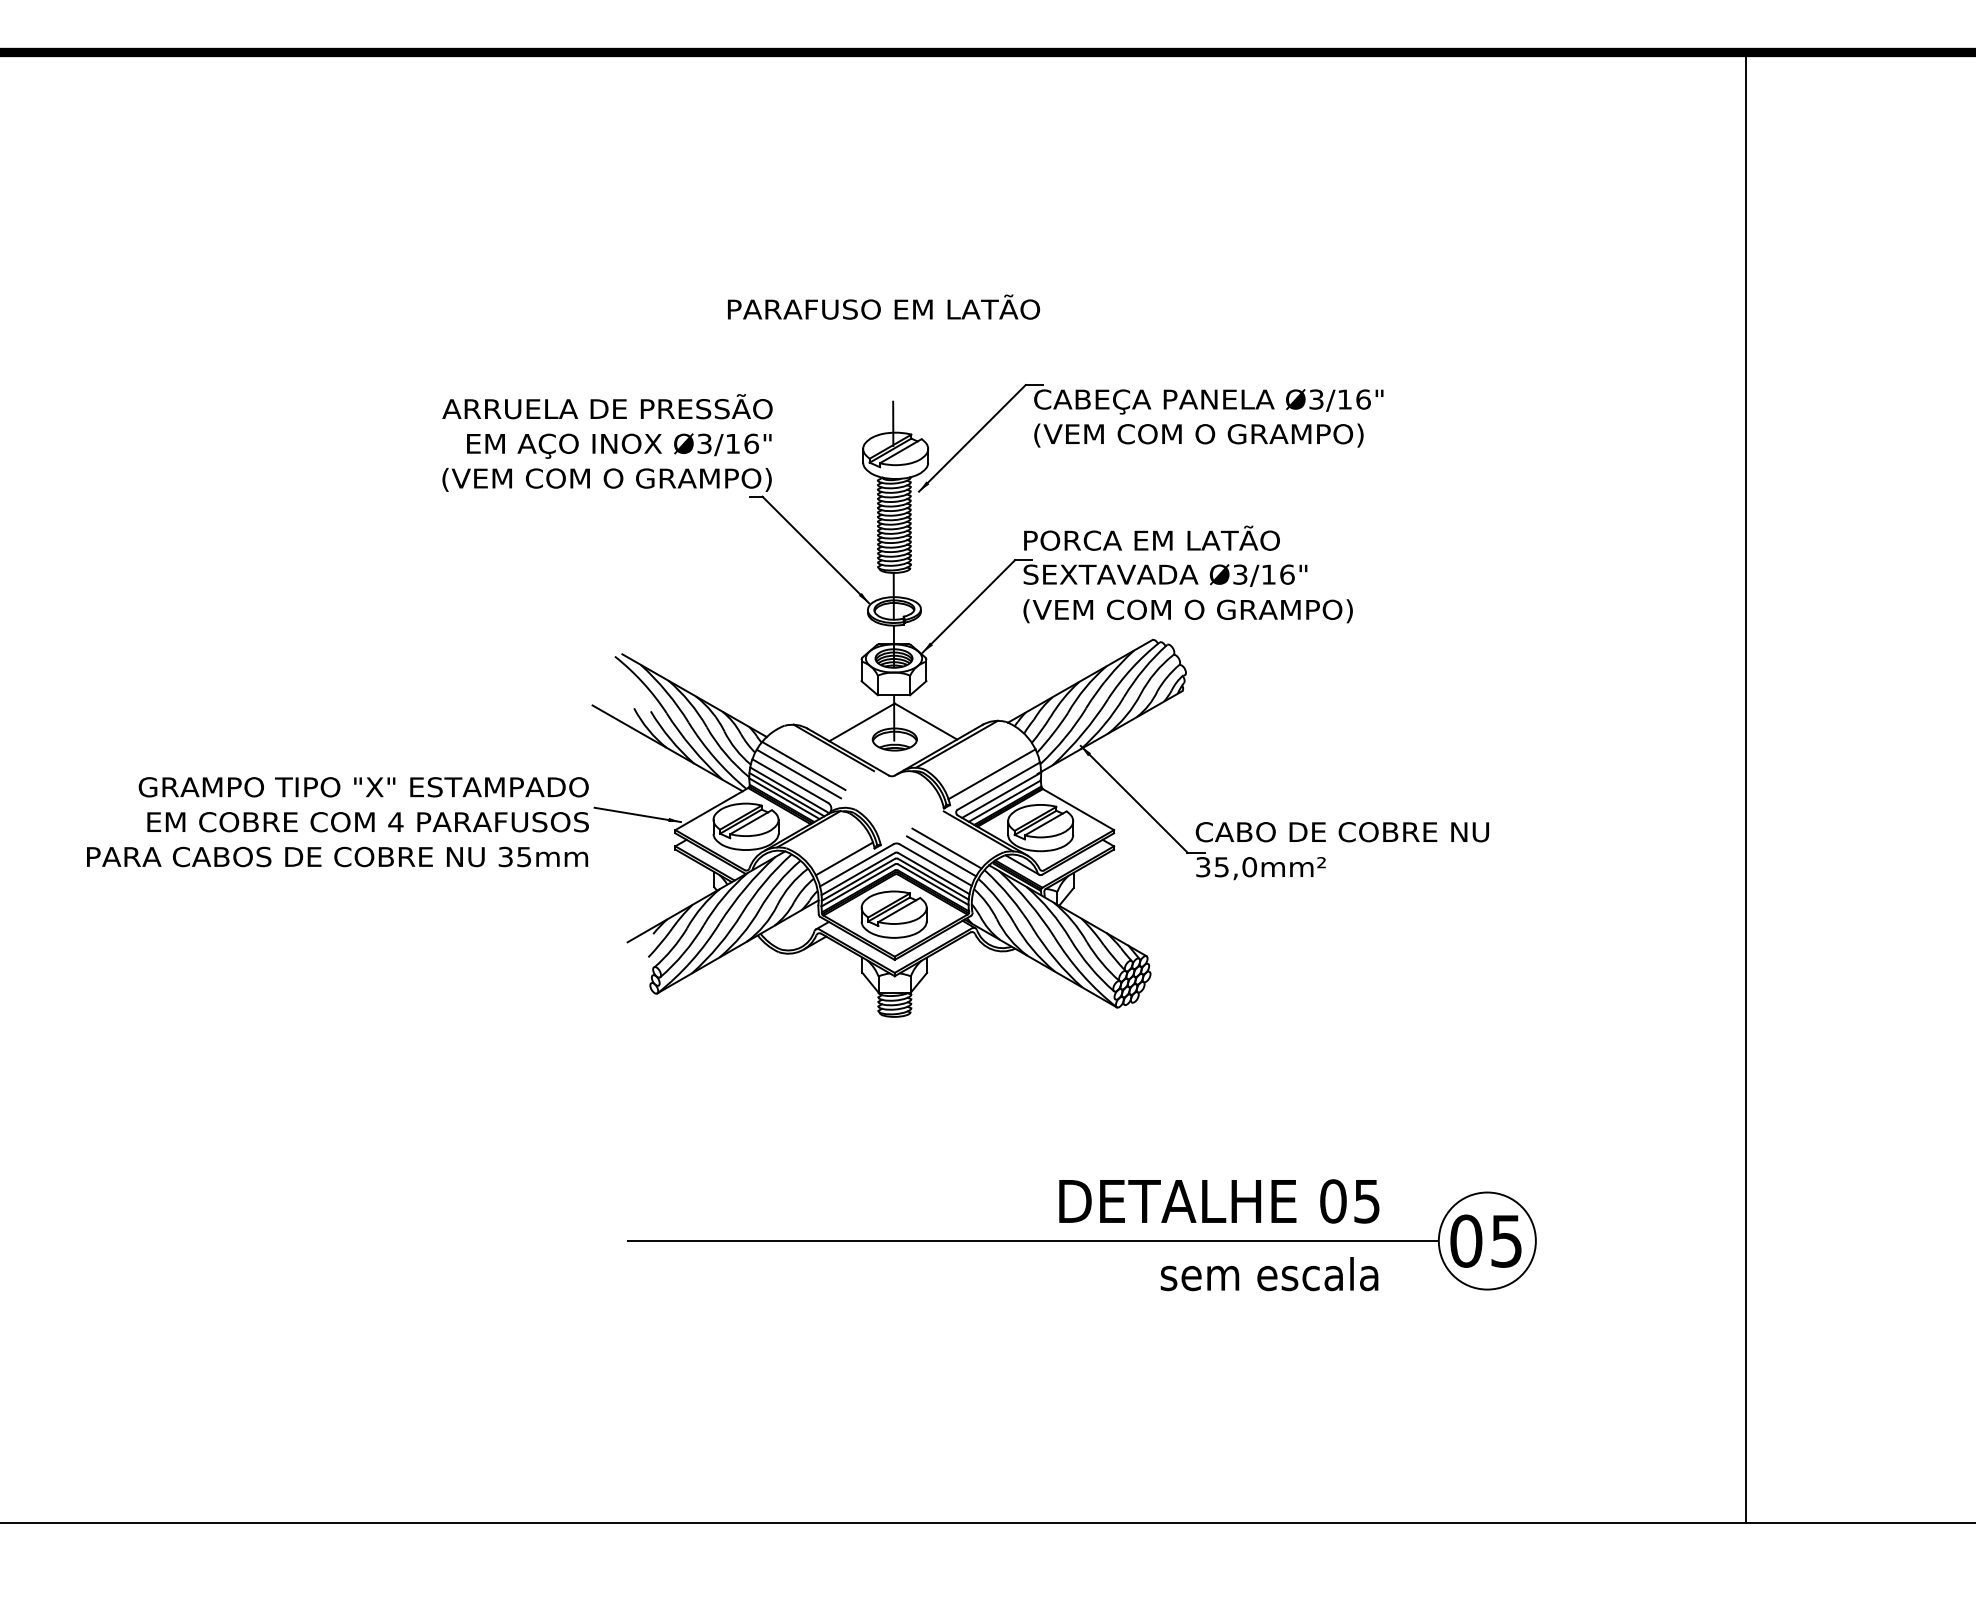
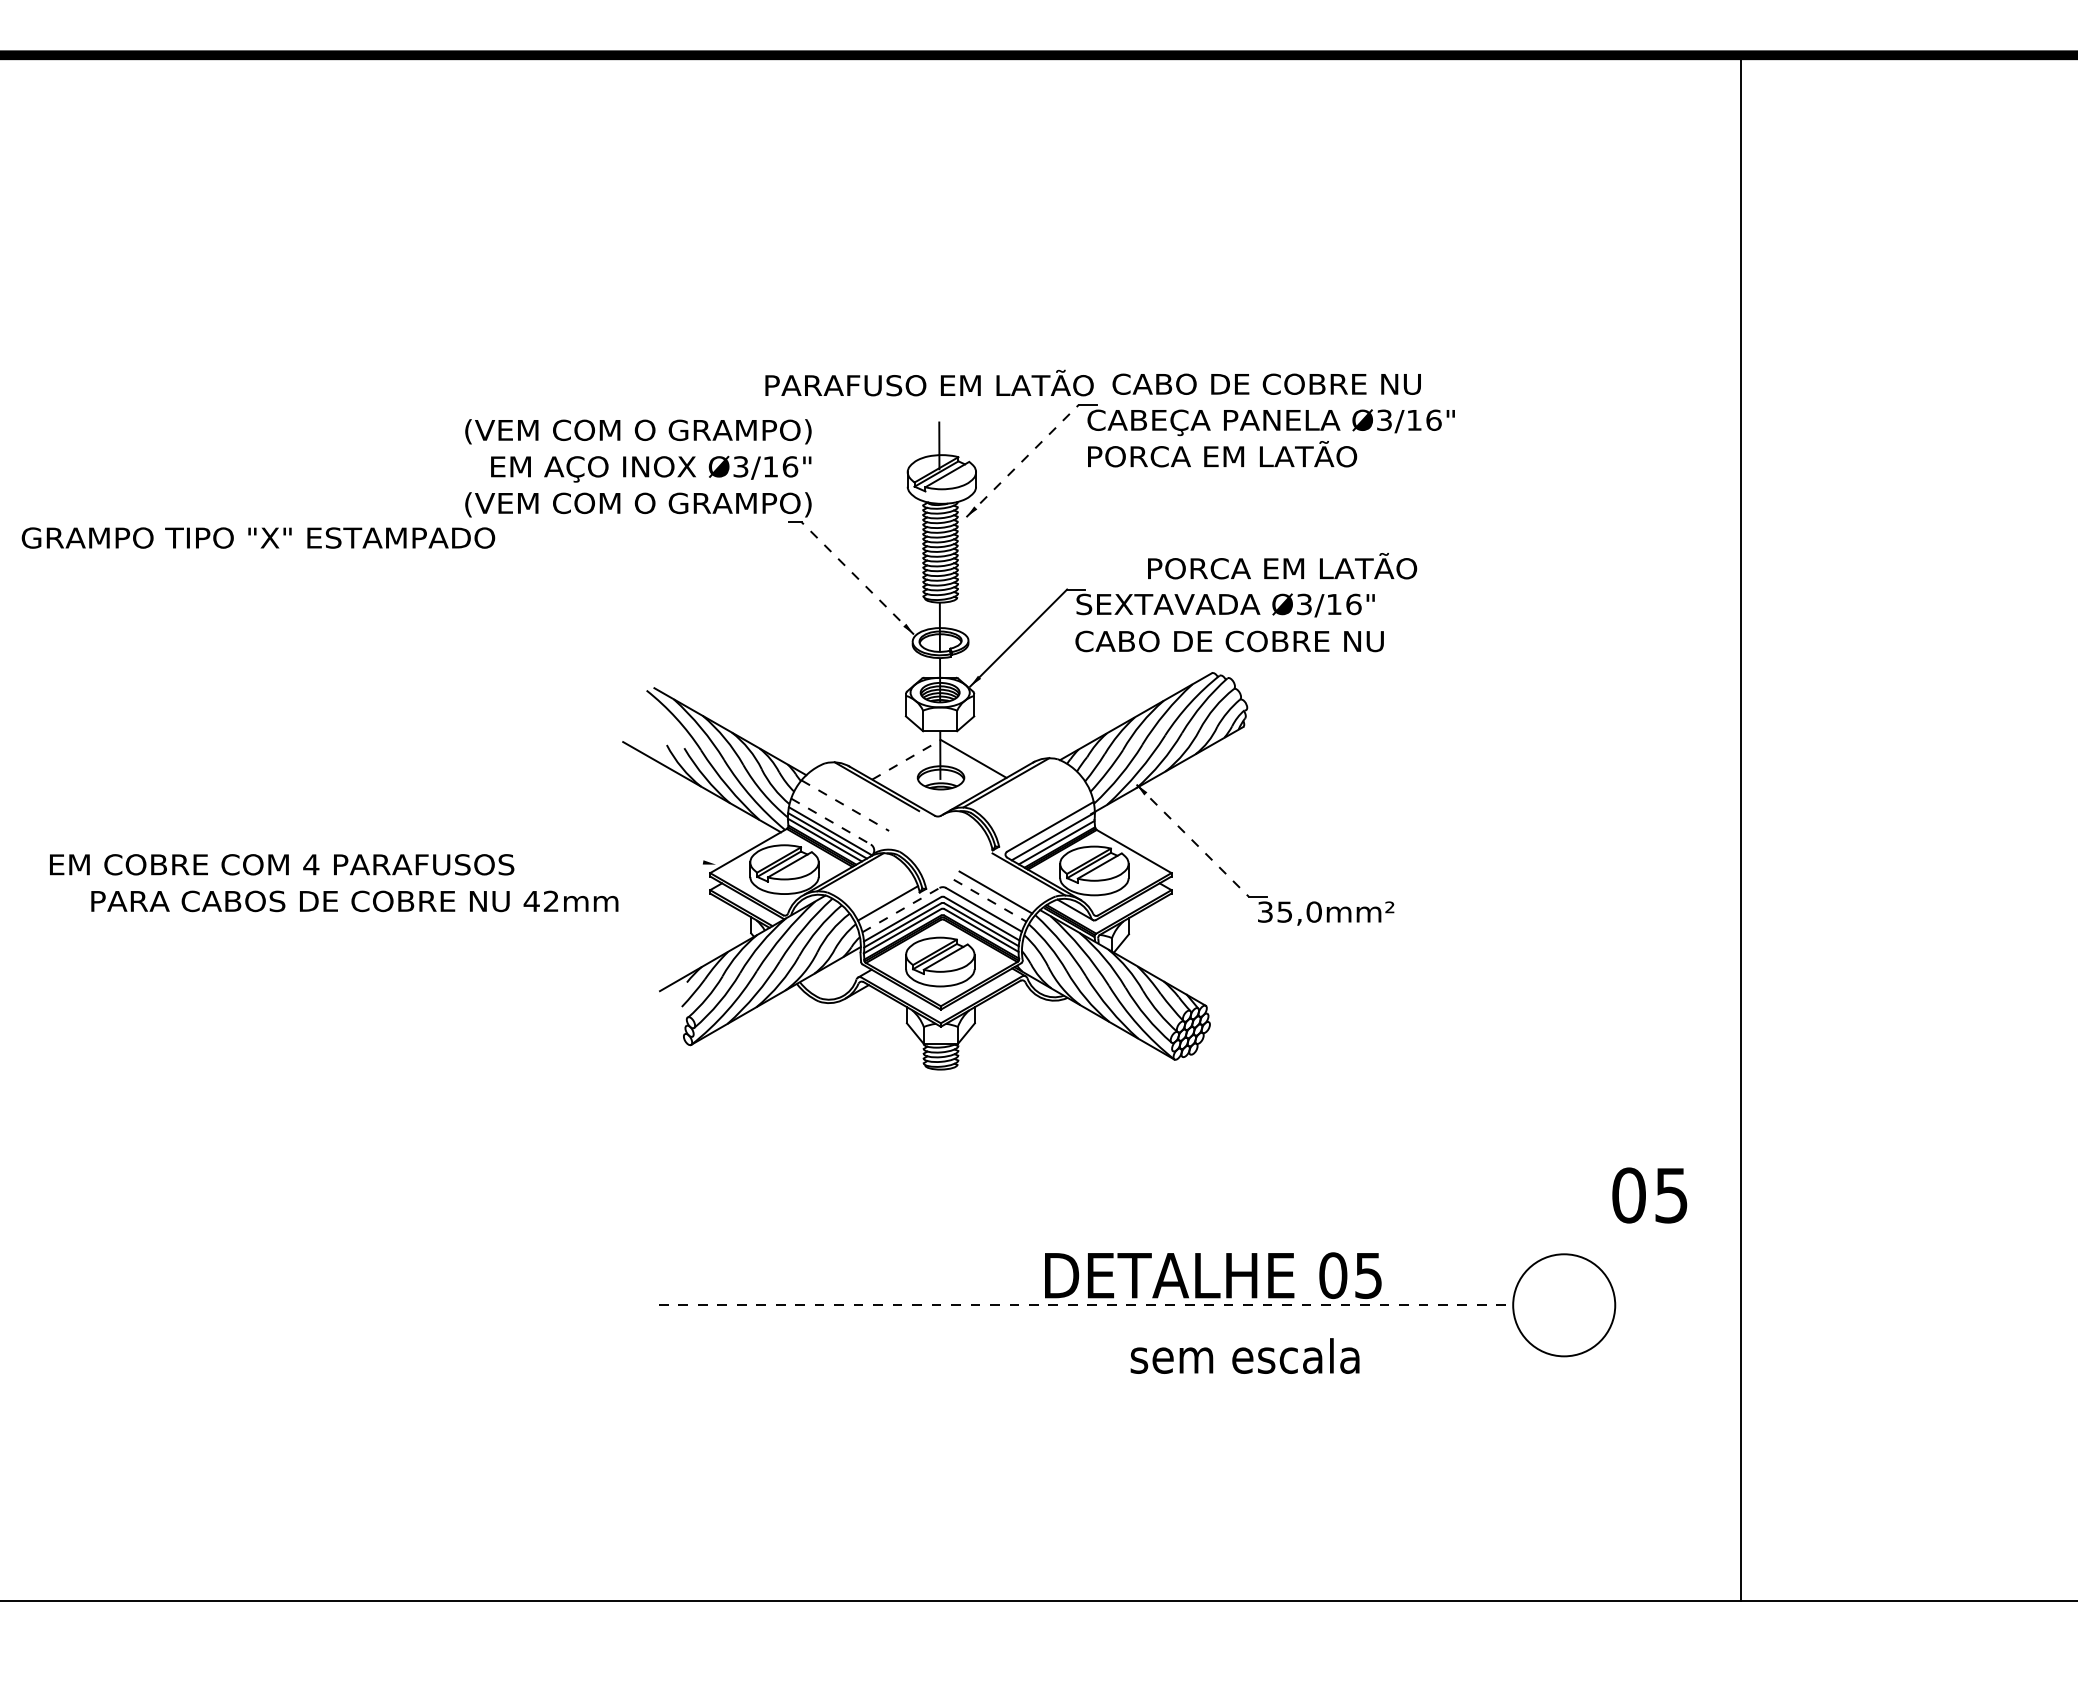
text: (883, 306) -> (929, 382), moved
text: (607, 408) -> (638, 429), ARRUELA DE PRESSÃO -> (VEM COM O GRAMPO)
text: (1198, 433) -> (1260, 455), (VEM COM O GRAMPO) -> PORCA EM LATÃO
line: (972, 437) -> (1022, 460), solid -> dashed
text: (1152, 538) -> (1282, 566), moved
line: (815, 549) -> (857, 578), solid -> dashed
text: (1187, 610) -> (1248, 642), (VEM COM O GRAMPO) -> CABO DE COBRE NU
line: (862, 722) -> (906, 759), solid -> dashed
line: (804, 765) -> (845, 805), solid -> dashed
line: (798, 773) -> (839, 813), removed
line: (992, 774) -> (1043, 814), removed
line: (790, 781) -> (831, 821), solid -> dashed
text: (363, 786) -> (258, 537), moved
line: (1746, 787) -> (1741, 828), moved
line: (1134, 799) -> (1193, 840), solid -> dashed
line: (637, 814) -> (670, 856), removed
text: (368, 821) -> (282, 864), moved
text: (1342, 831) -> (1266, 383), moved
line: (941, 856) -> (990, 900), solid -> dashed
text: (514, 857) -> (540, 901), 35mm -> 42mm
line: (857, 864) -> (901, 909), solid -> dashed
text: (1219, 1201) -> (1213, 1275), moved
line: (1033, 1241) -> (1086, 1305), solid -> dashed
text: (1485, 1241) -> (1649, 1195), moved
text: (1268, 1273) -> (1244, 1355), moved

